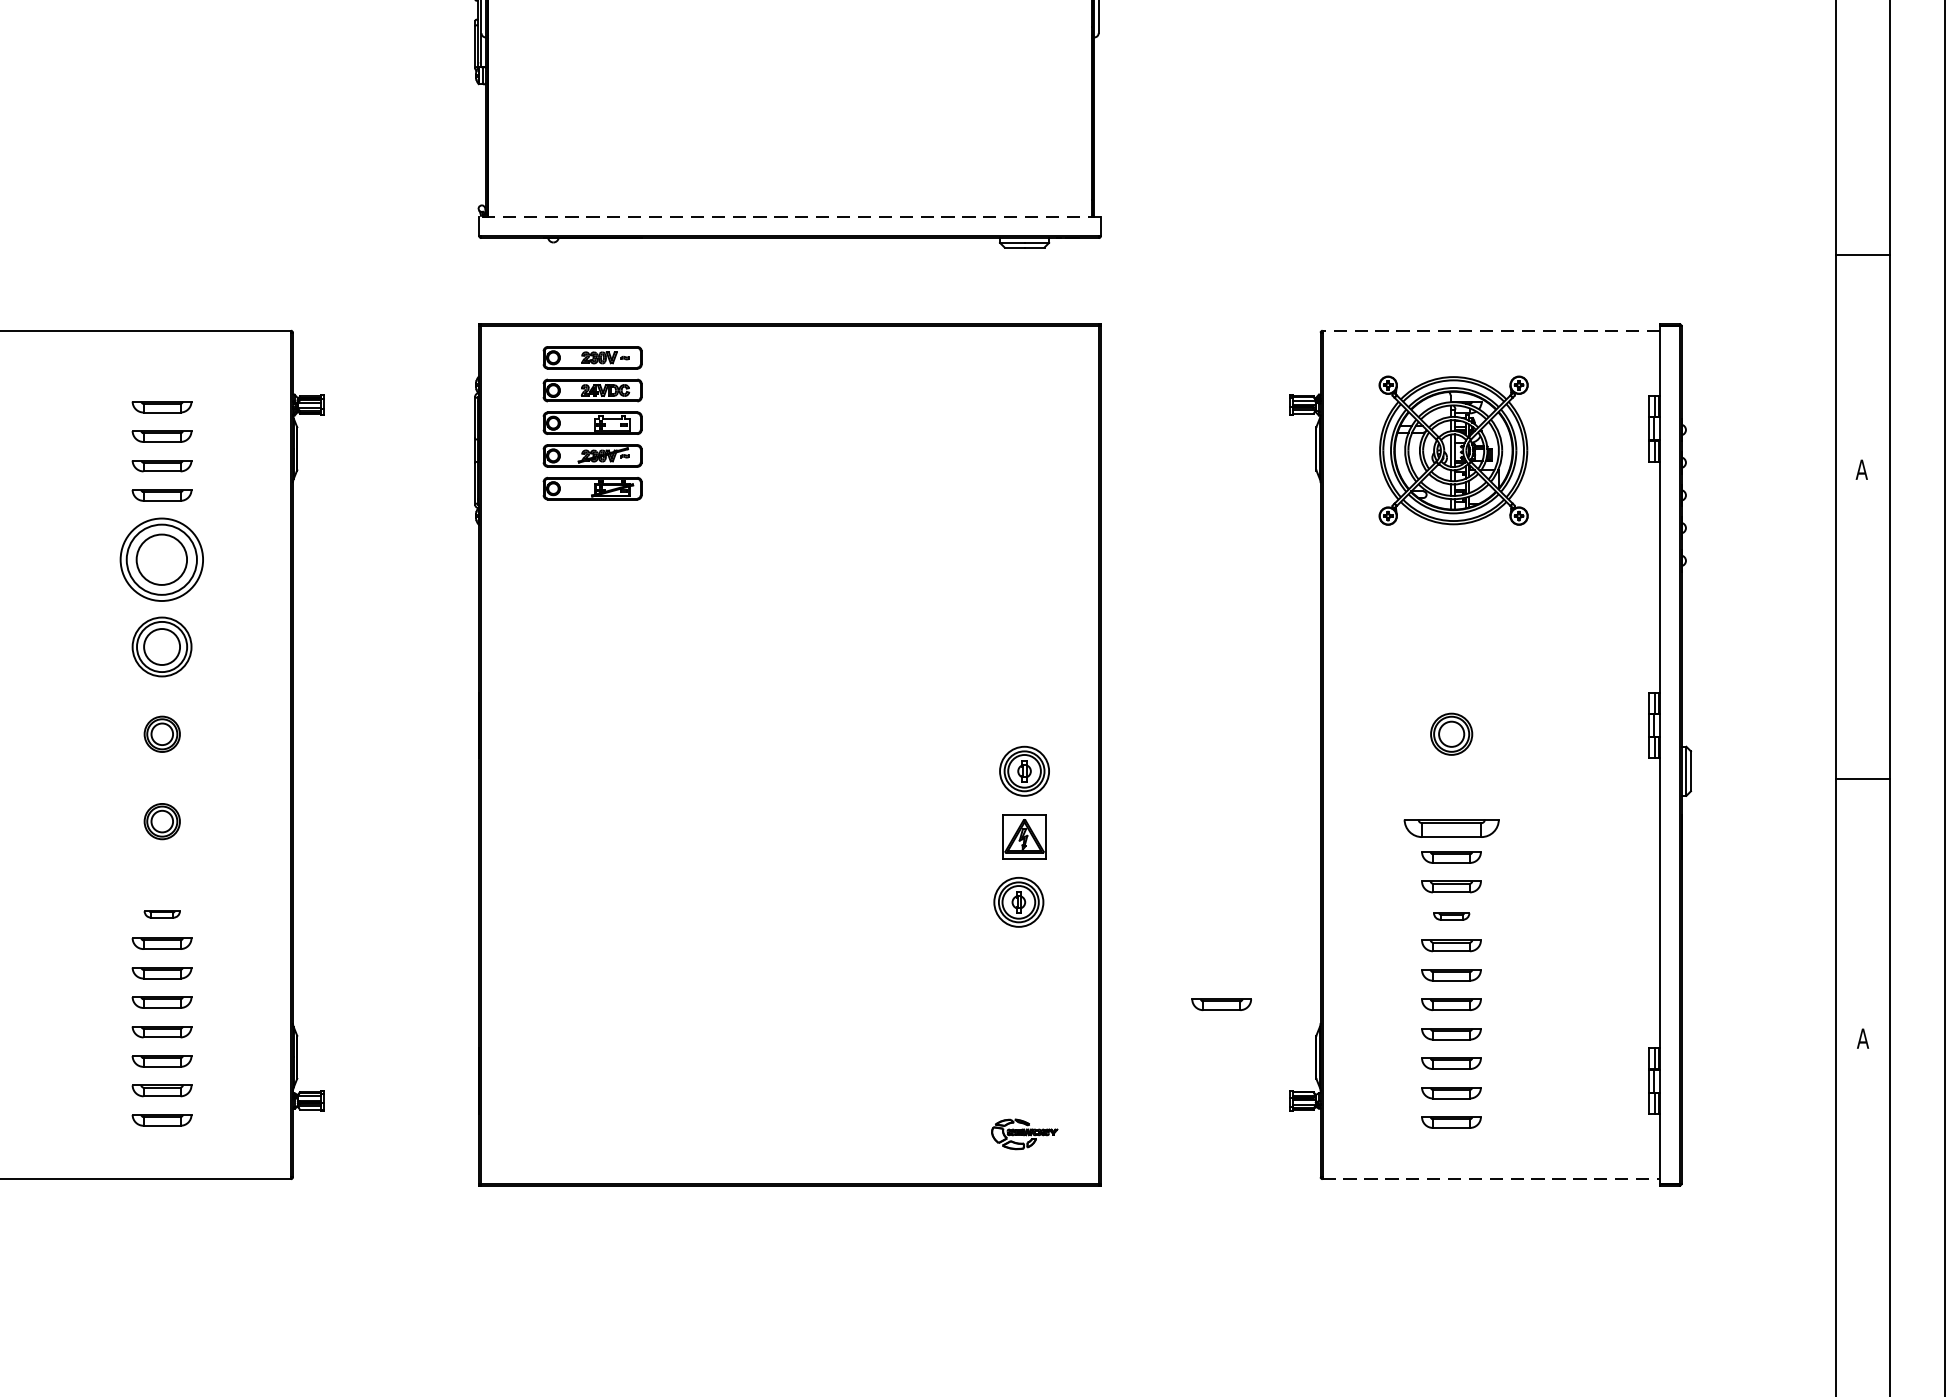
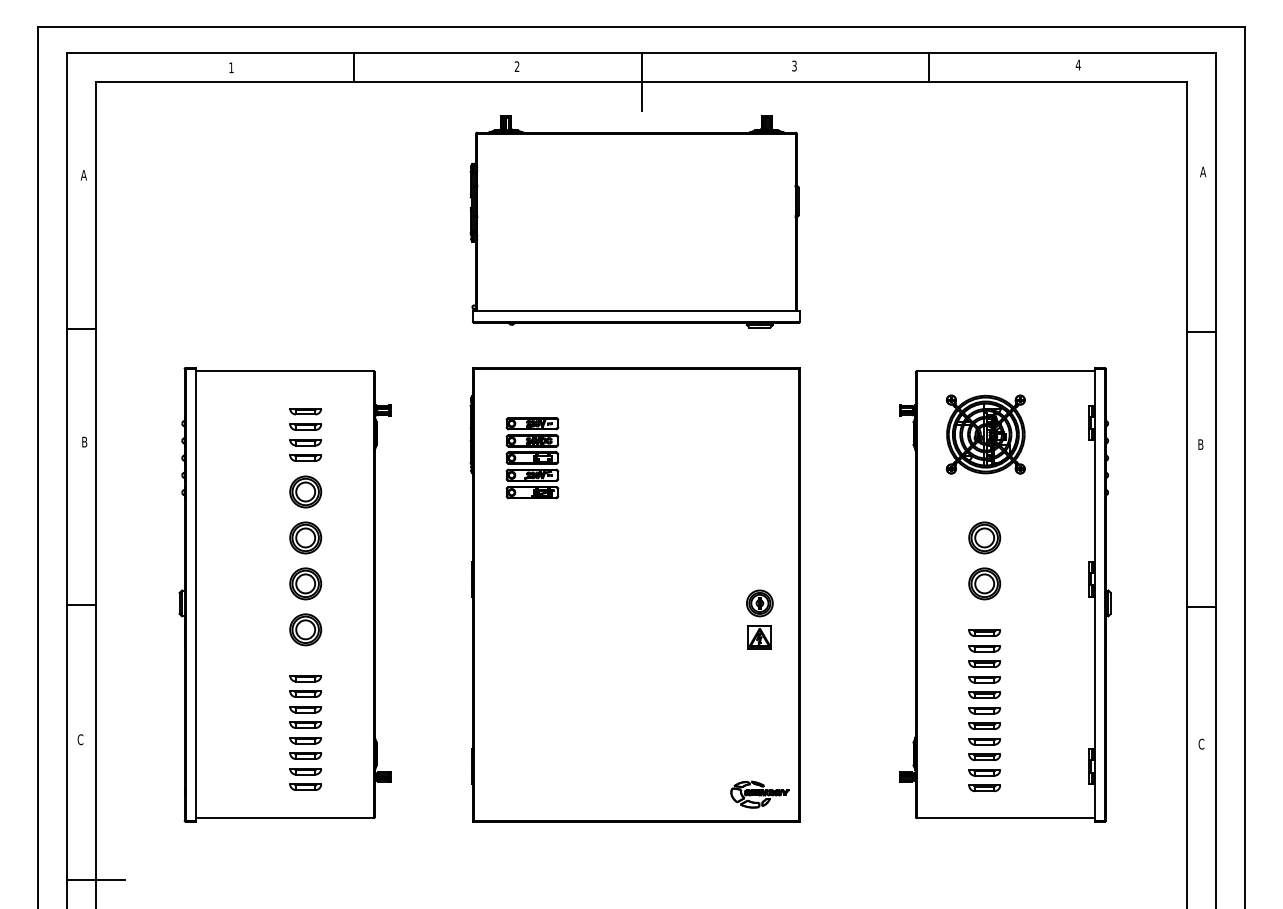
line: (790, 216) -> (636, 311), dashed -> solid
line: (1490, 330) -> (1005, 371), dashed -> solid
part: (592, 423) -> (532, 458), moved
text: (1861, 469) -> (1200, 444), A -> B
part: (161, 558) -> (305, 491), size x0.71
part: (1451, 646) -> (984, 537), added
part: (161, 733) -> (305, 583), size x1.67
part: (1451, 733) -> (984, 583), size x1.43
part: (161, 820) -> (305, 629), size x1.67
part: (1451, 826) -> (984, 632), size x0.62
part: (1018, 902) -> (756, 672), removed
part: (161, 913) -> (305, 678), size x1.67
part: (1451, 915) -> (984, 679), size x1.67
part: (1221, 1003) -> (863, 725), removed
text: (1863, 1037) -> (1201, 743), A -> C
part: (1023, 1134) -> (759, 794), size x1.67
line: (1490, 1179) -> (1005, 818), dashed -> solid

